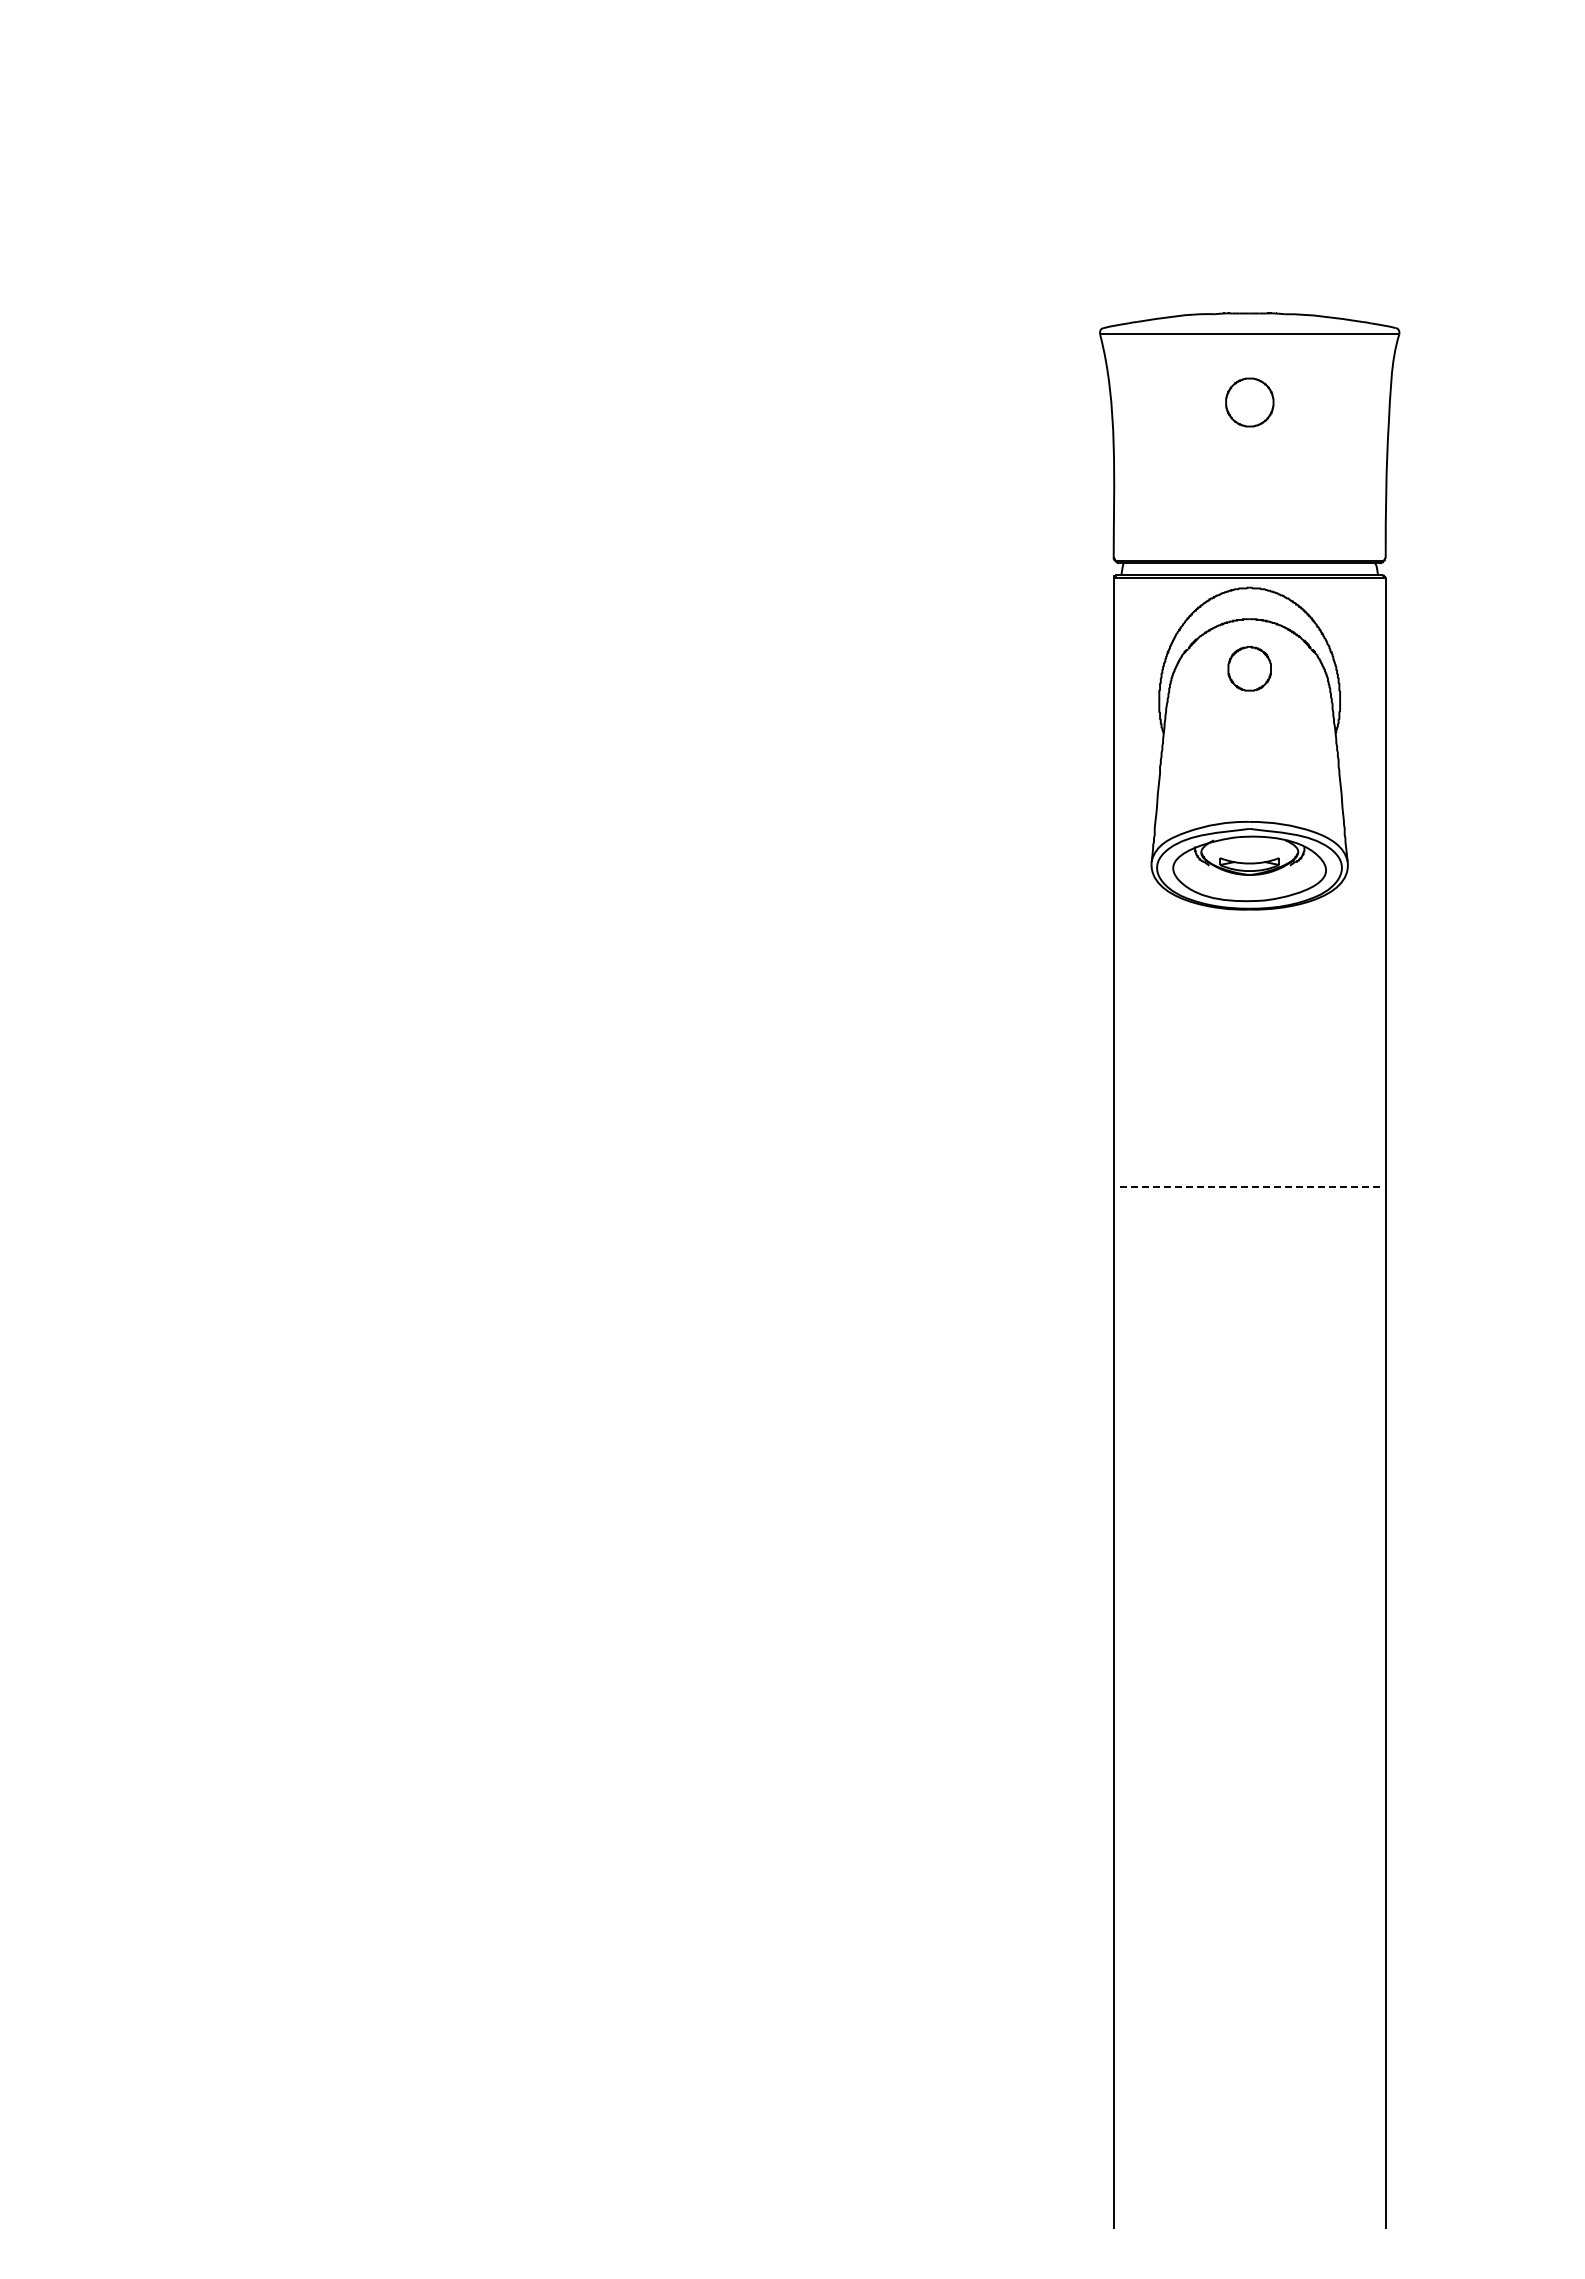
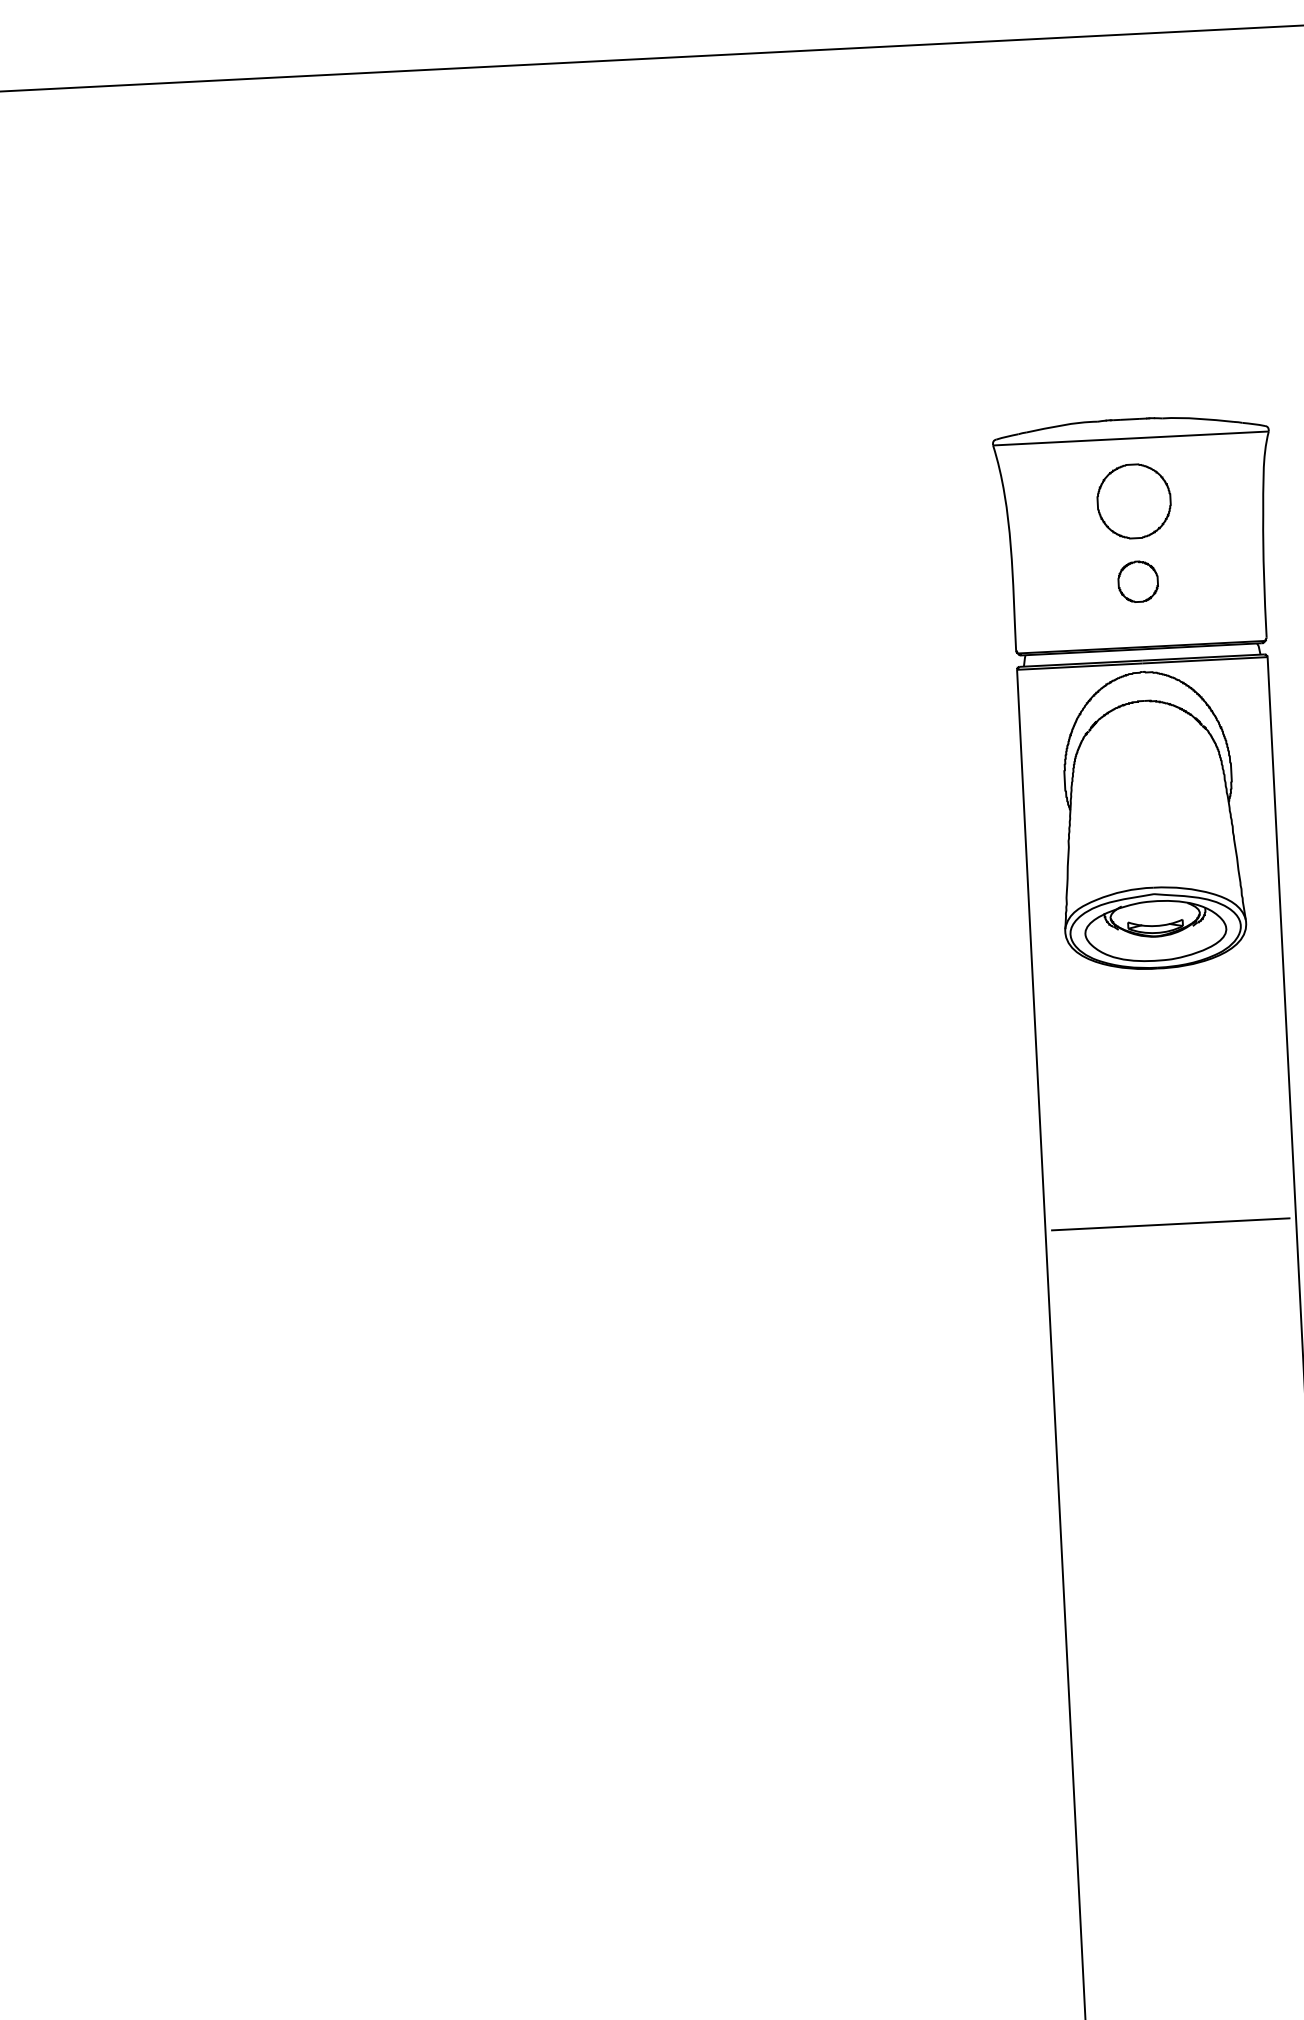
part: (1249, 402) -> (1133, 501), size x1.67
part: (1249, 668) -> (1138, 581), moved
line: (1249, 1187) -> (1170, 1224), dashed -> solid

